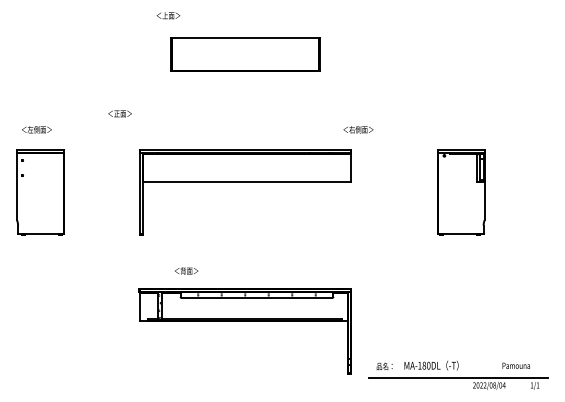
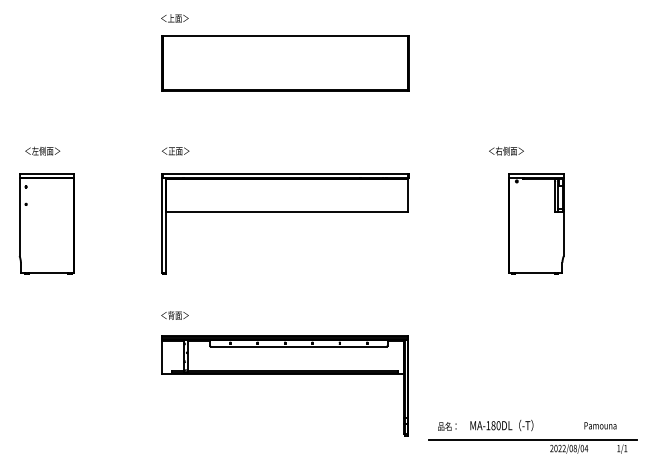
text: (168, 15) -> (174, 18), moved
part: (245, 54) -> (285, 63), size x1.43
text: (119, 113) -> (174, 150), moved
text: (358, 129) -> (506, 150), moved
text: (186, 270) -> (174, 314), moved

